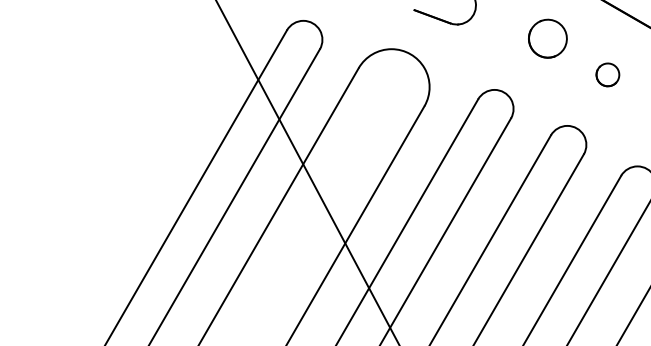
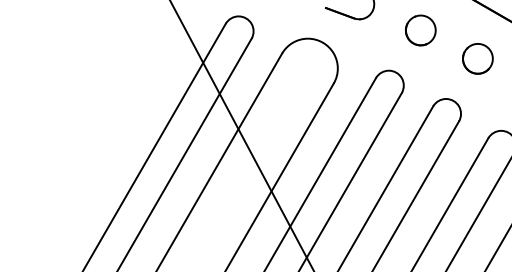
part: (547, 38) -> (420, 30), moved
part: (607, 74) -> (477, 58), size x1.67

